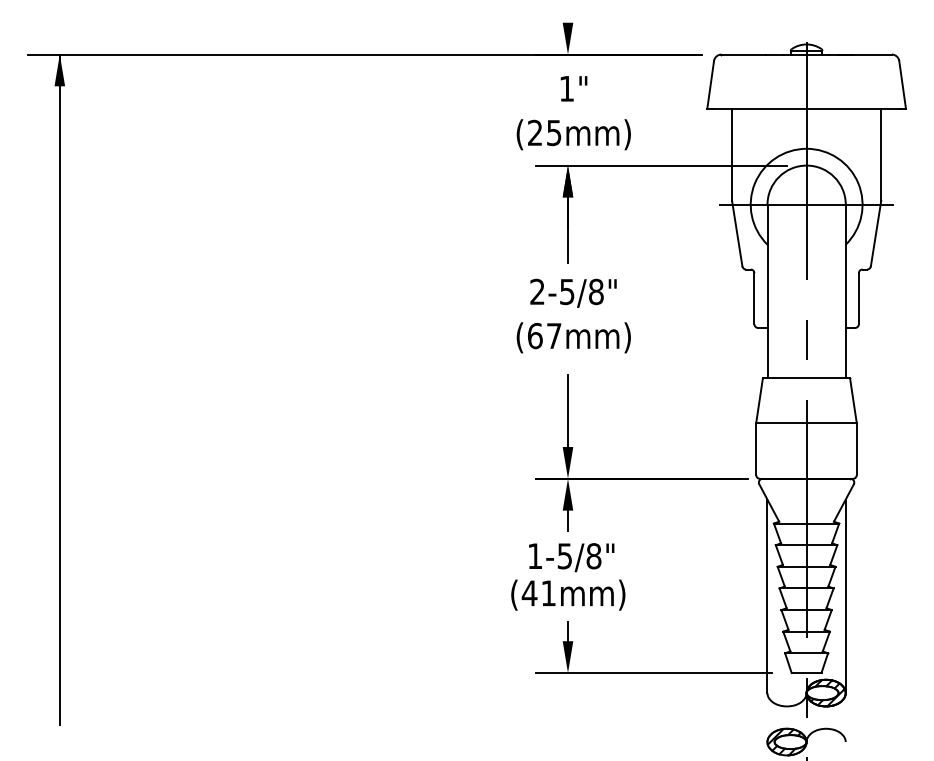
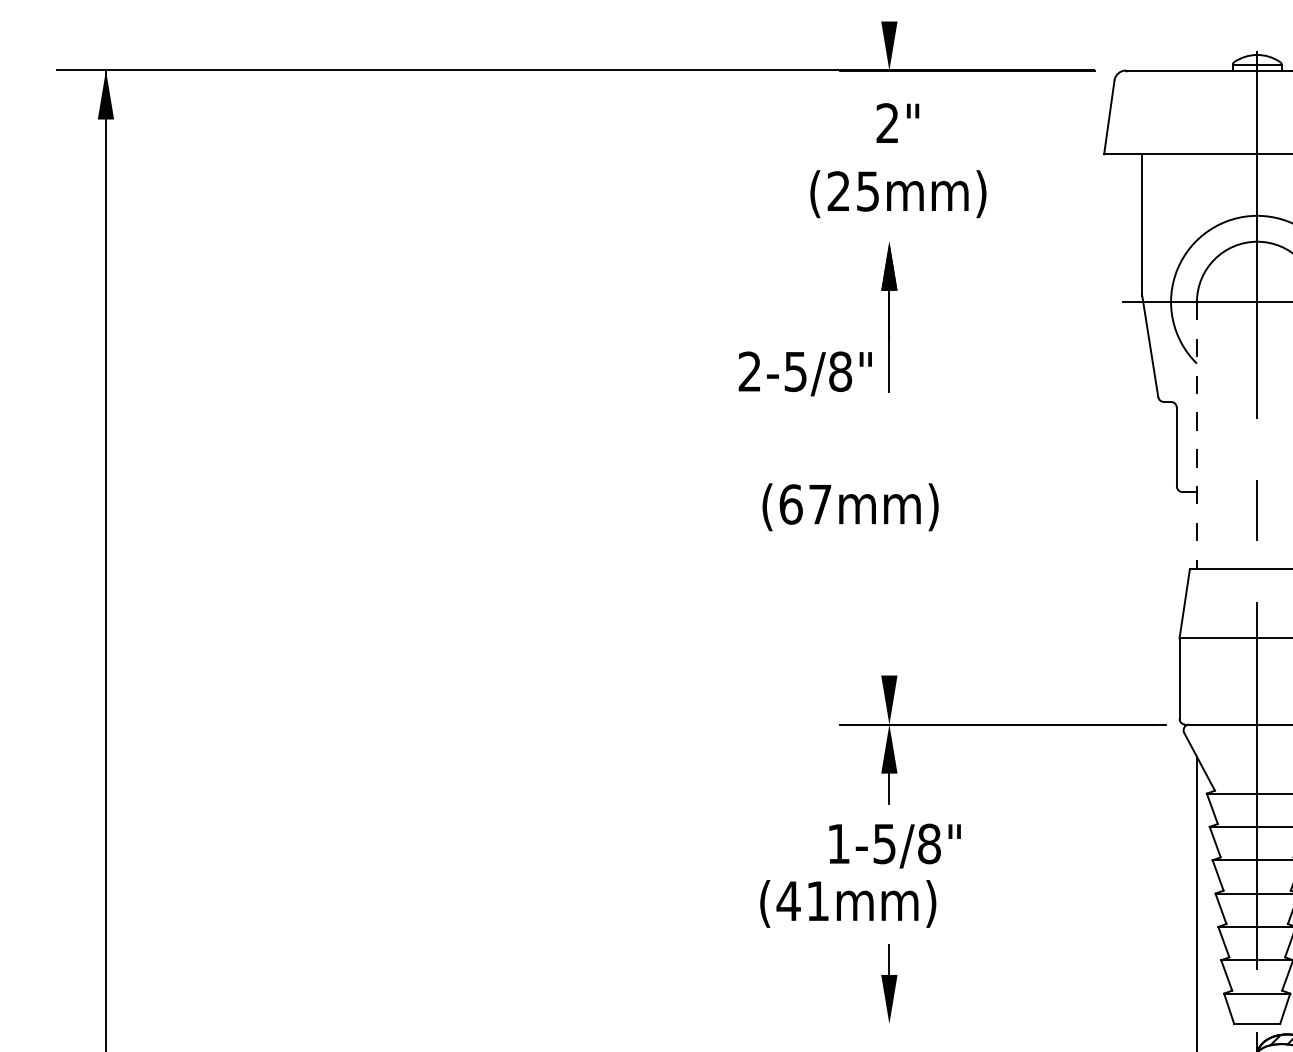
text: (566, 88) -> (887, 122), 1" -> 2"
line: (661, 165) -> (1033, 241), removed
line: (767, 291) -> (1196, 435), solid -> dashed
text: (573, 292) -> (805, 372), moved
text: (573, 337) -> (850, 506), moved
line: (568, 411) -> (890, 620), removed
text: (568, 594) -> (848, 902), moved
line: (653, 673) -> (1021, 1024), removed

